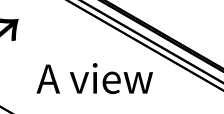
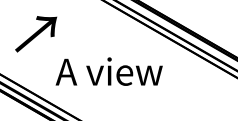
text: (93, 78) -> (108, 71), moved

